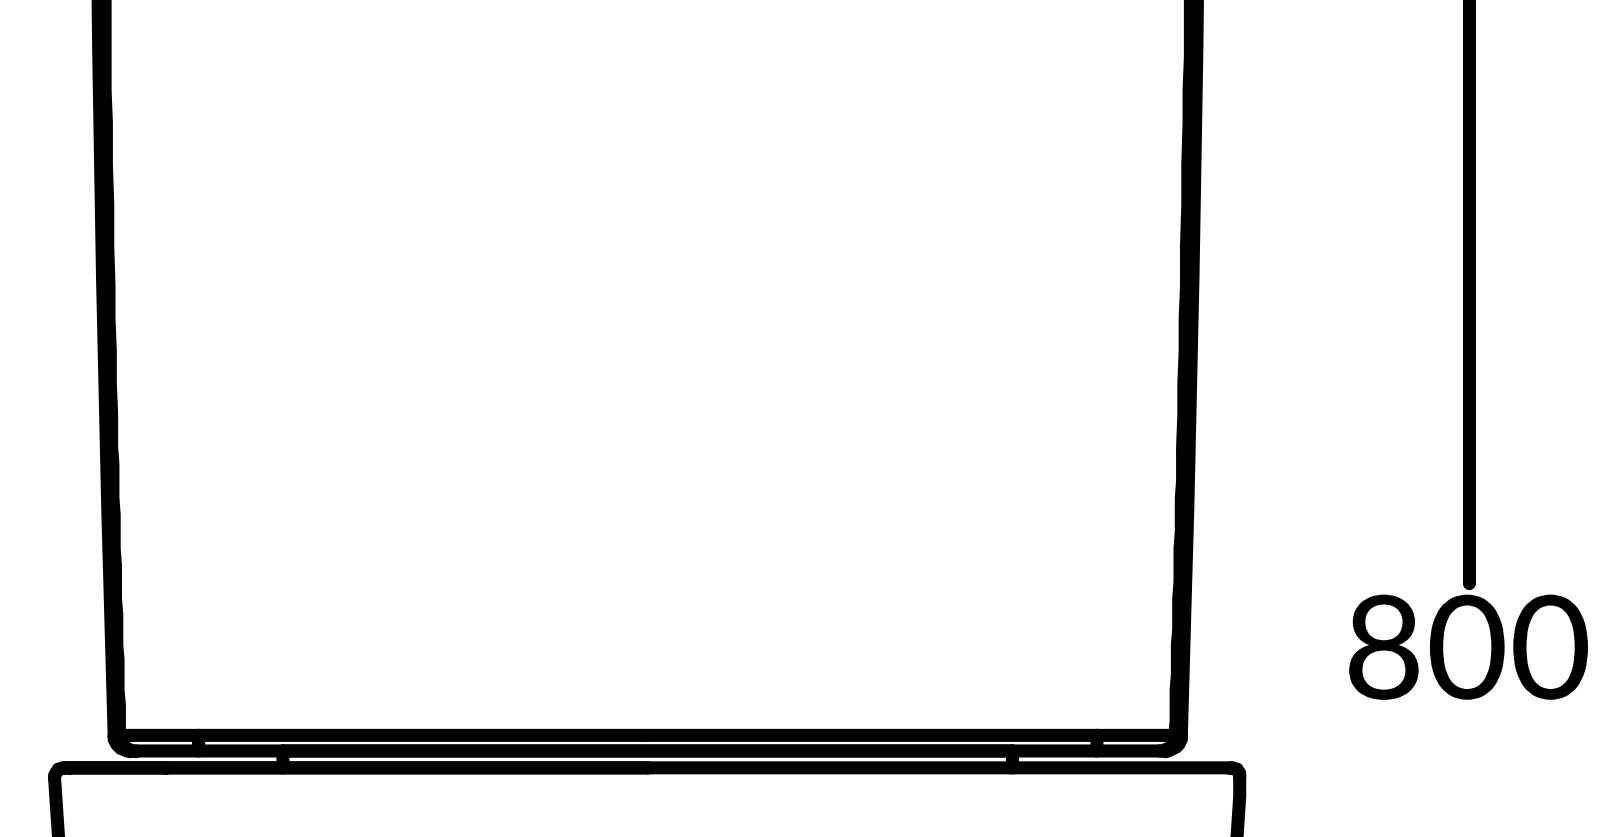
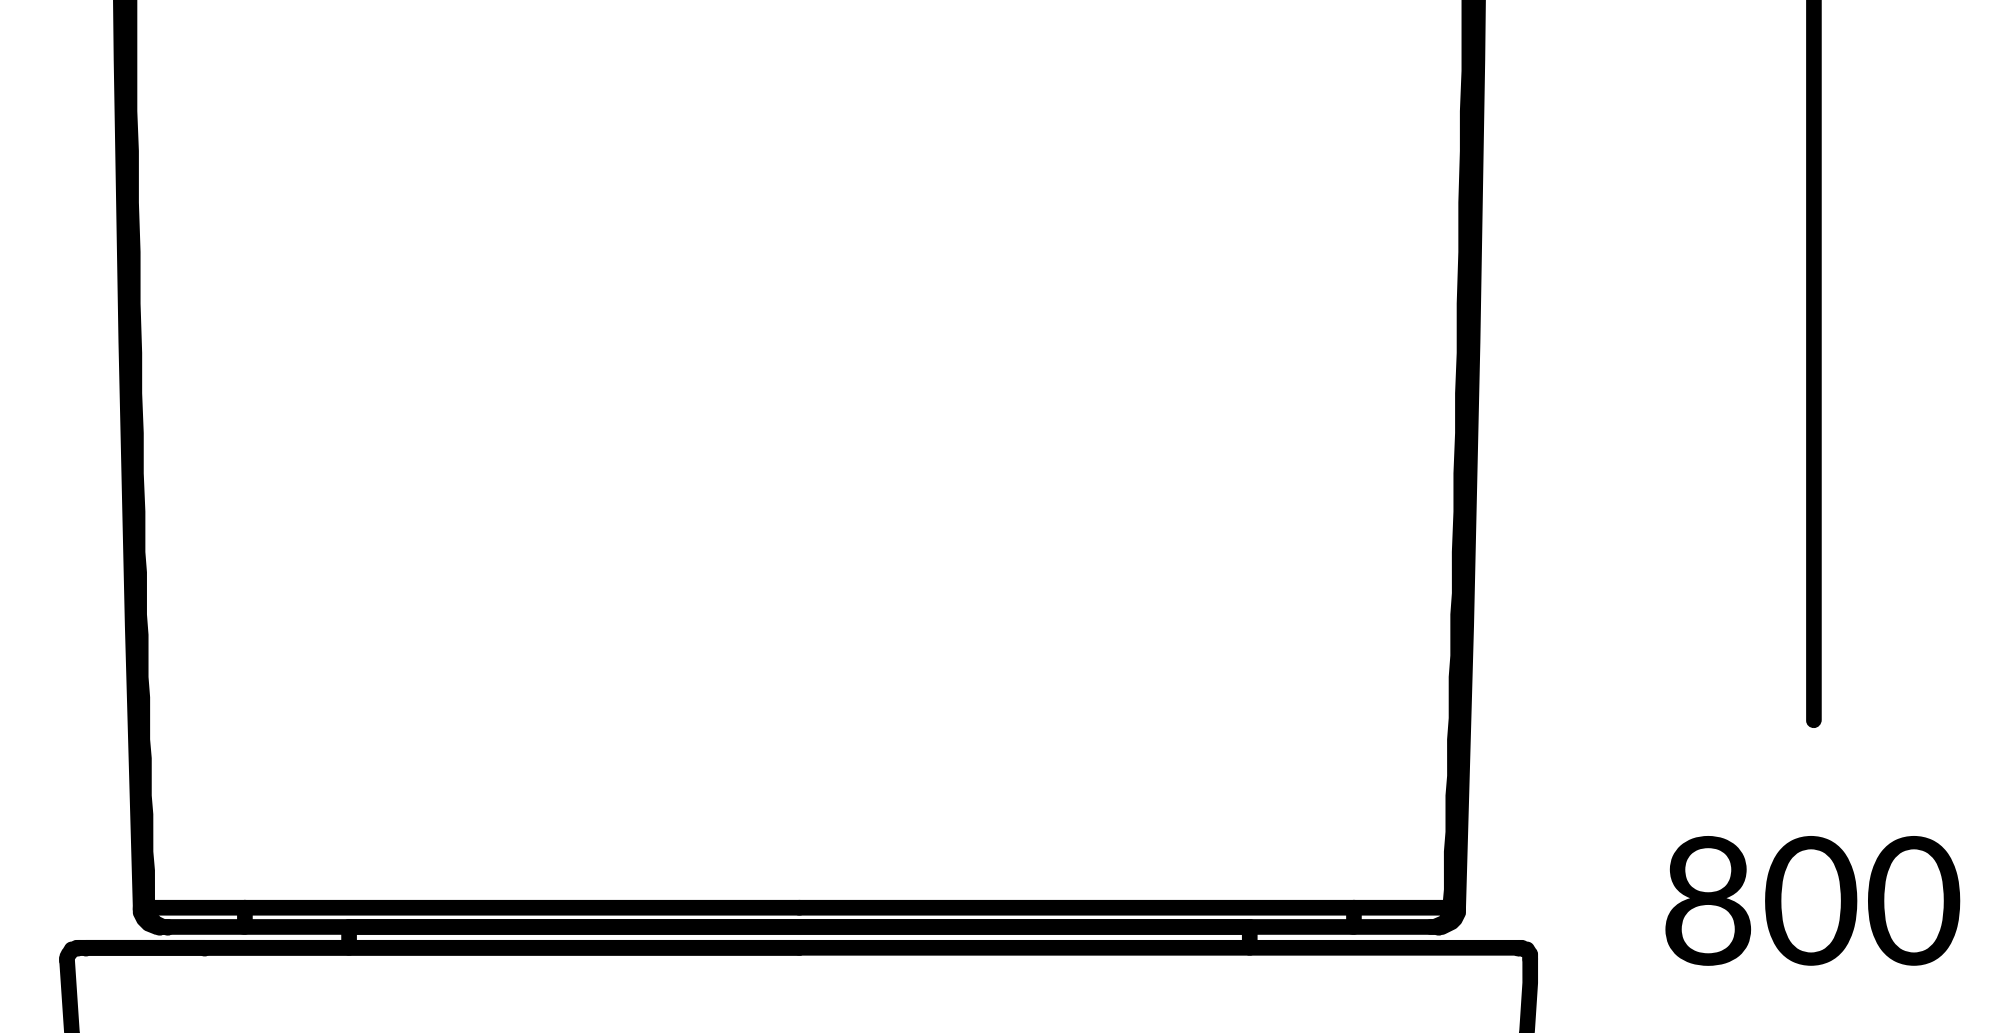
text: (1468, 646) -> (1812, 900), moved

